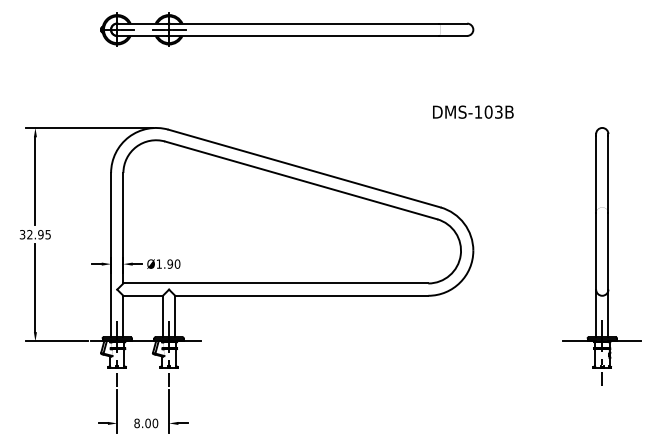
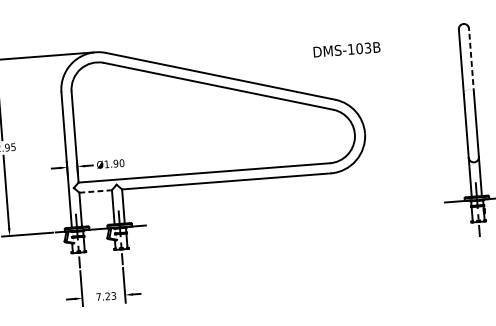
text: (473, 111) -> (347, 49), moved
line: (608, 174) -> (471, 61), solid -> dashed
line: (143, 295) -> (95, 191), solid -> dashed
text: (146, 423) -> (106, 296), 8.00 -> 7.23

